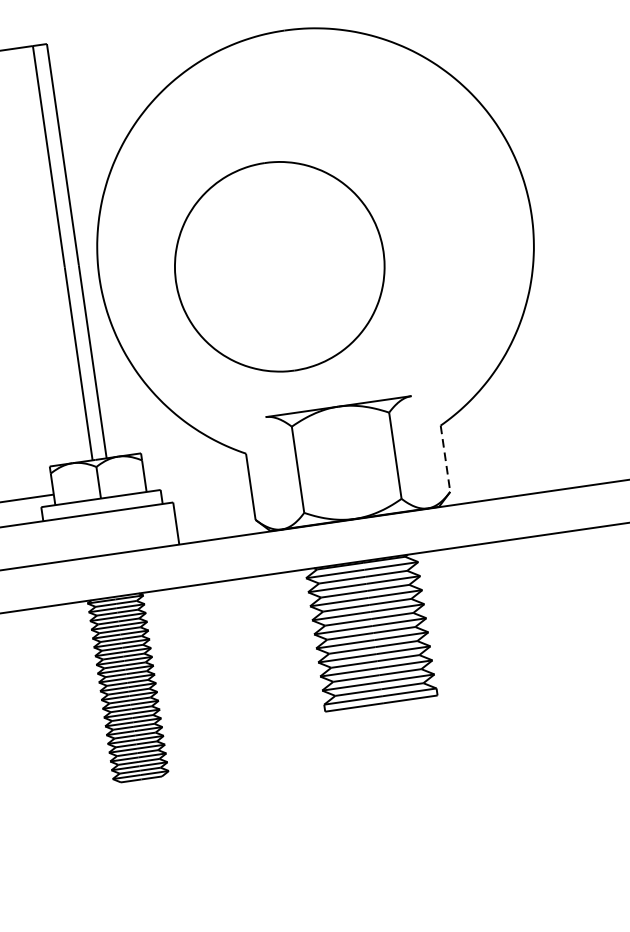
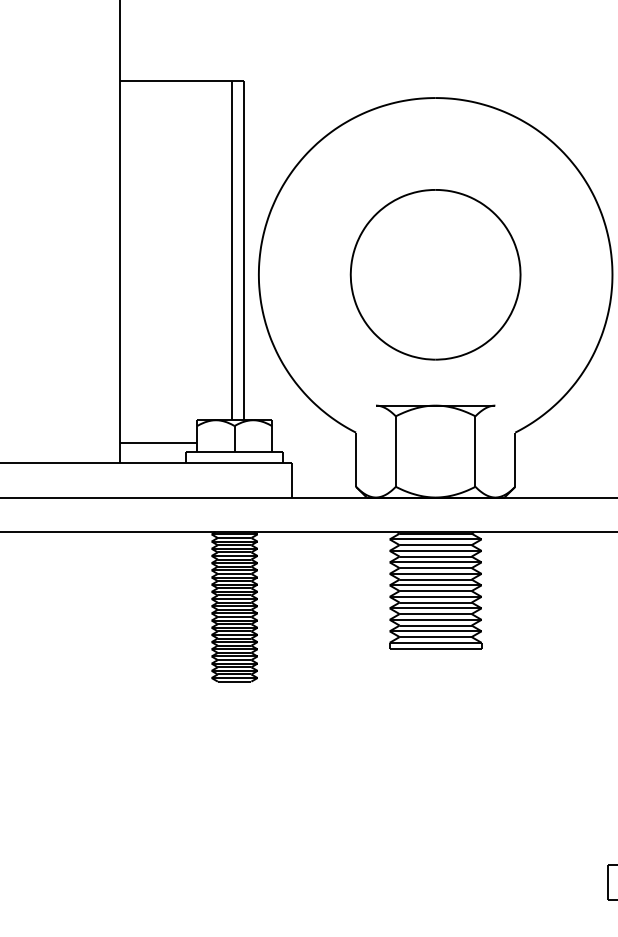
part: (279, 266) -> (435, 274), moved
line: (445, 459) -> (515, 460), dashed -> solid

